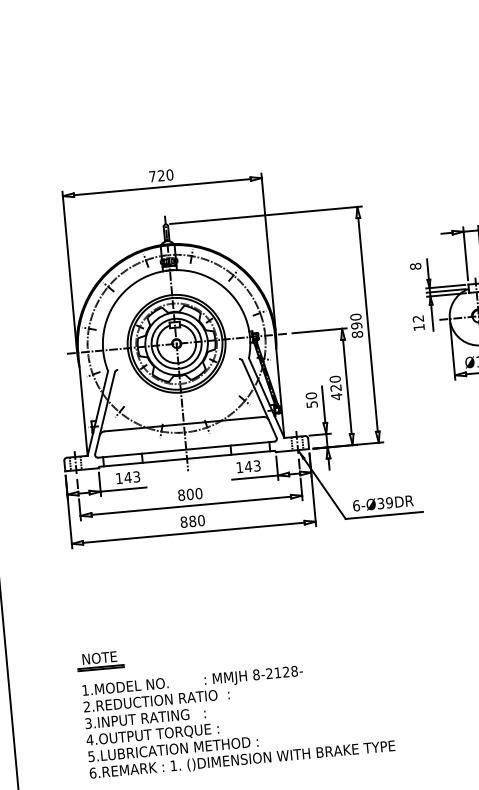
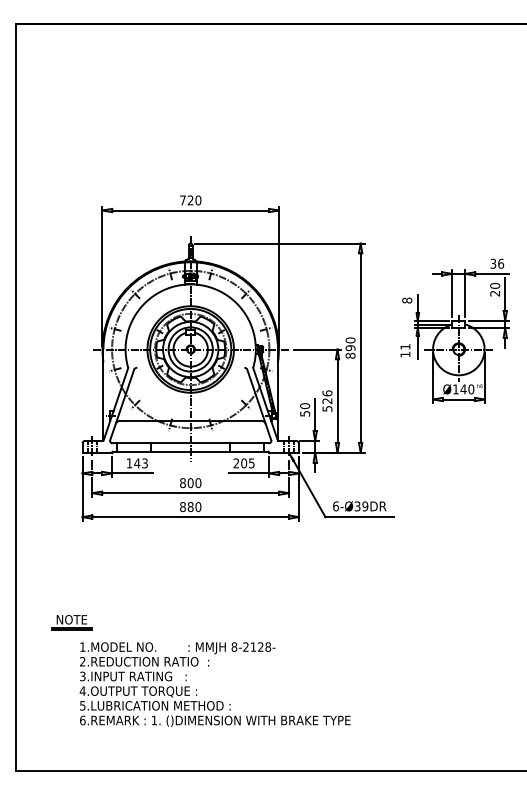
text: (418, 318) -> (405, 346), 12 -> 11
text: (336, 388) -> (327, 401), 420 -> 526
text: (247, 466) -> (243, 463), 143 -> 205
part: (99, 661) -> (71, 622), moved

